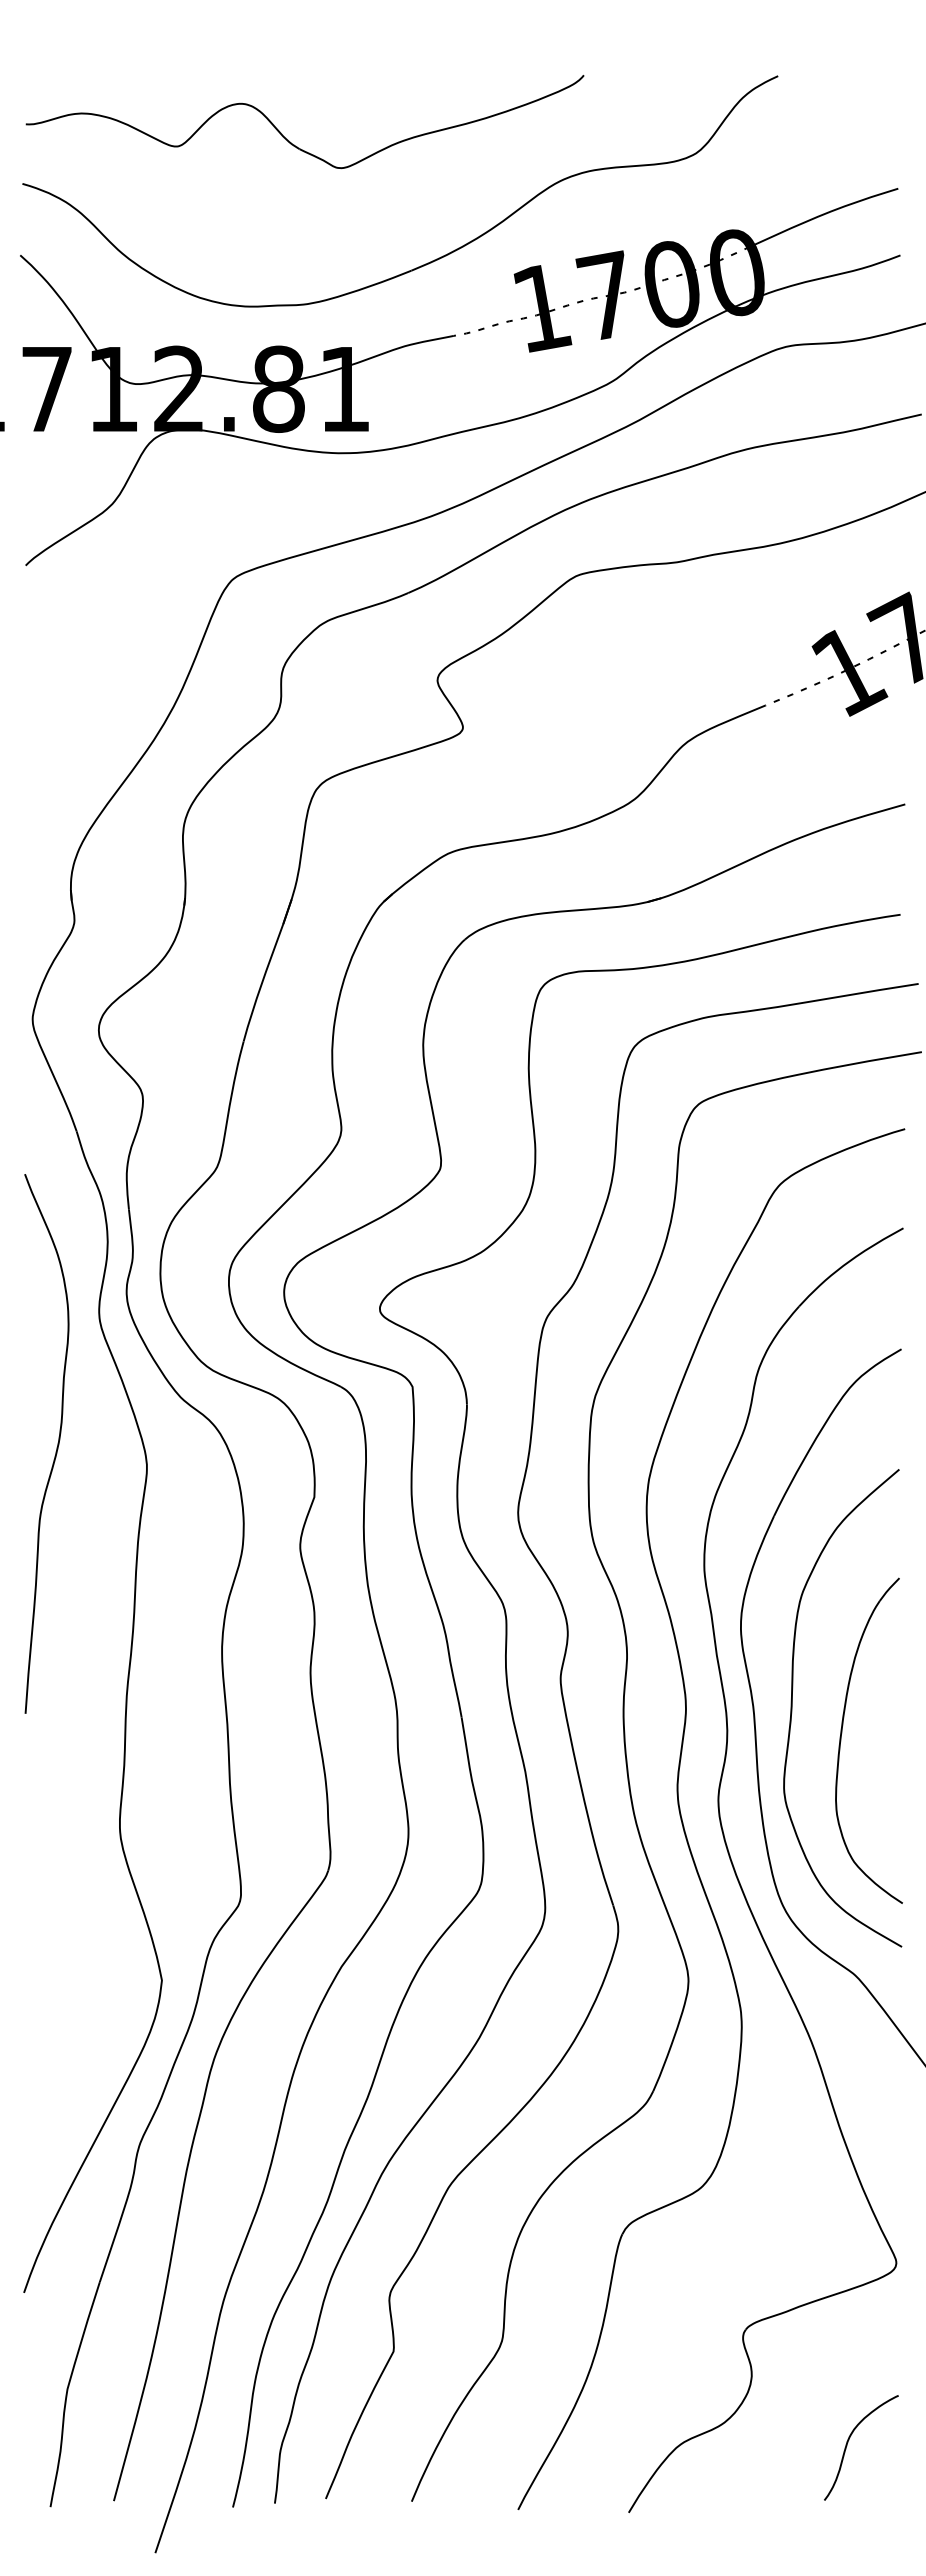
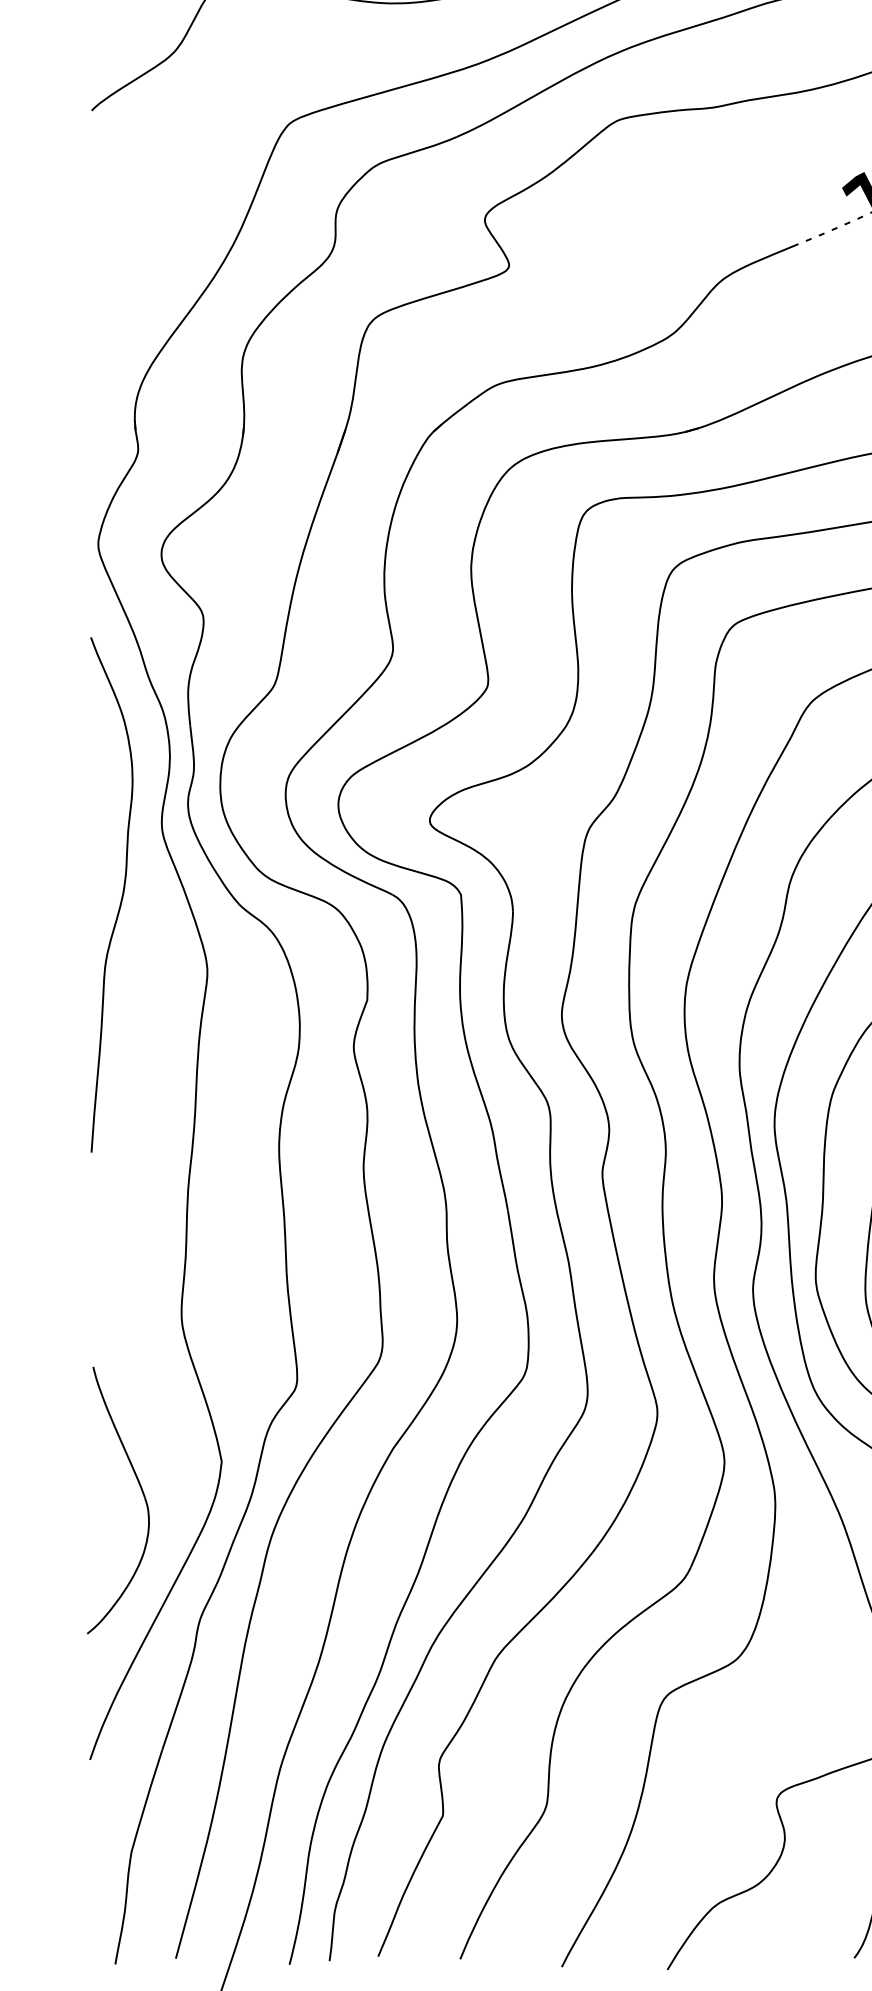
curve: (56, 1447) -> (121, 898), moved
part: (78, 2013) -> (142, 1493), added

